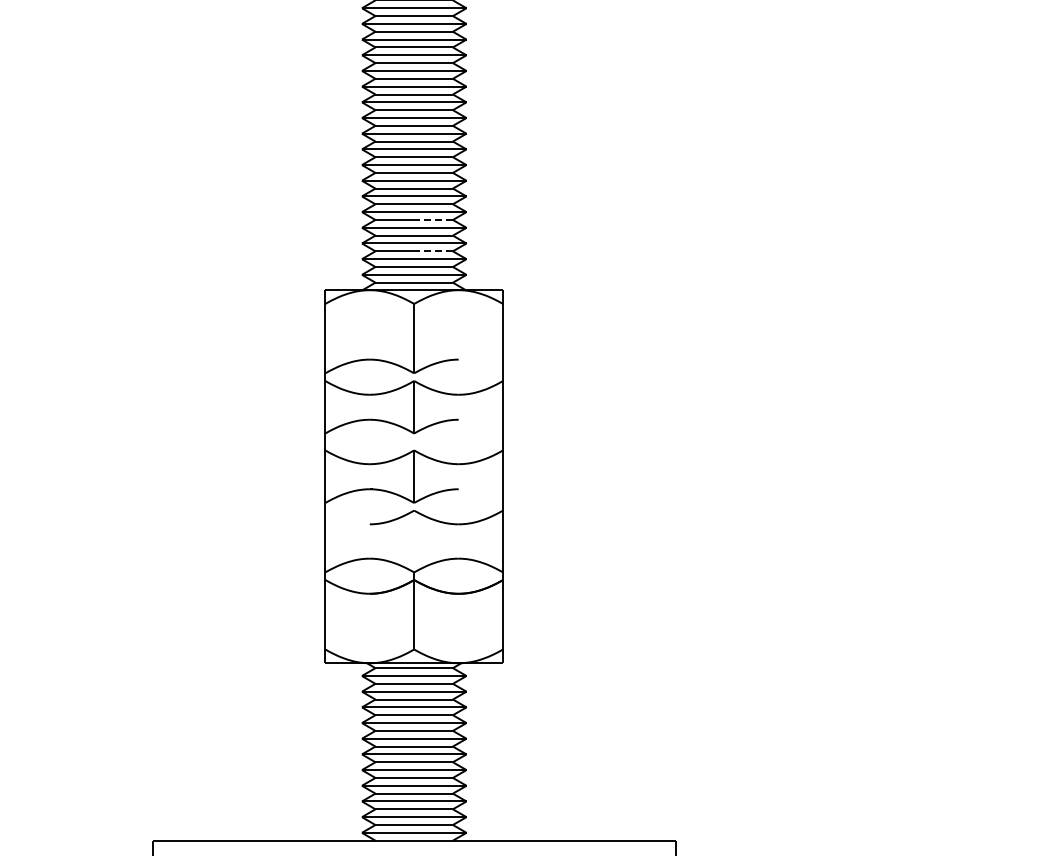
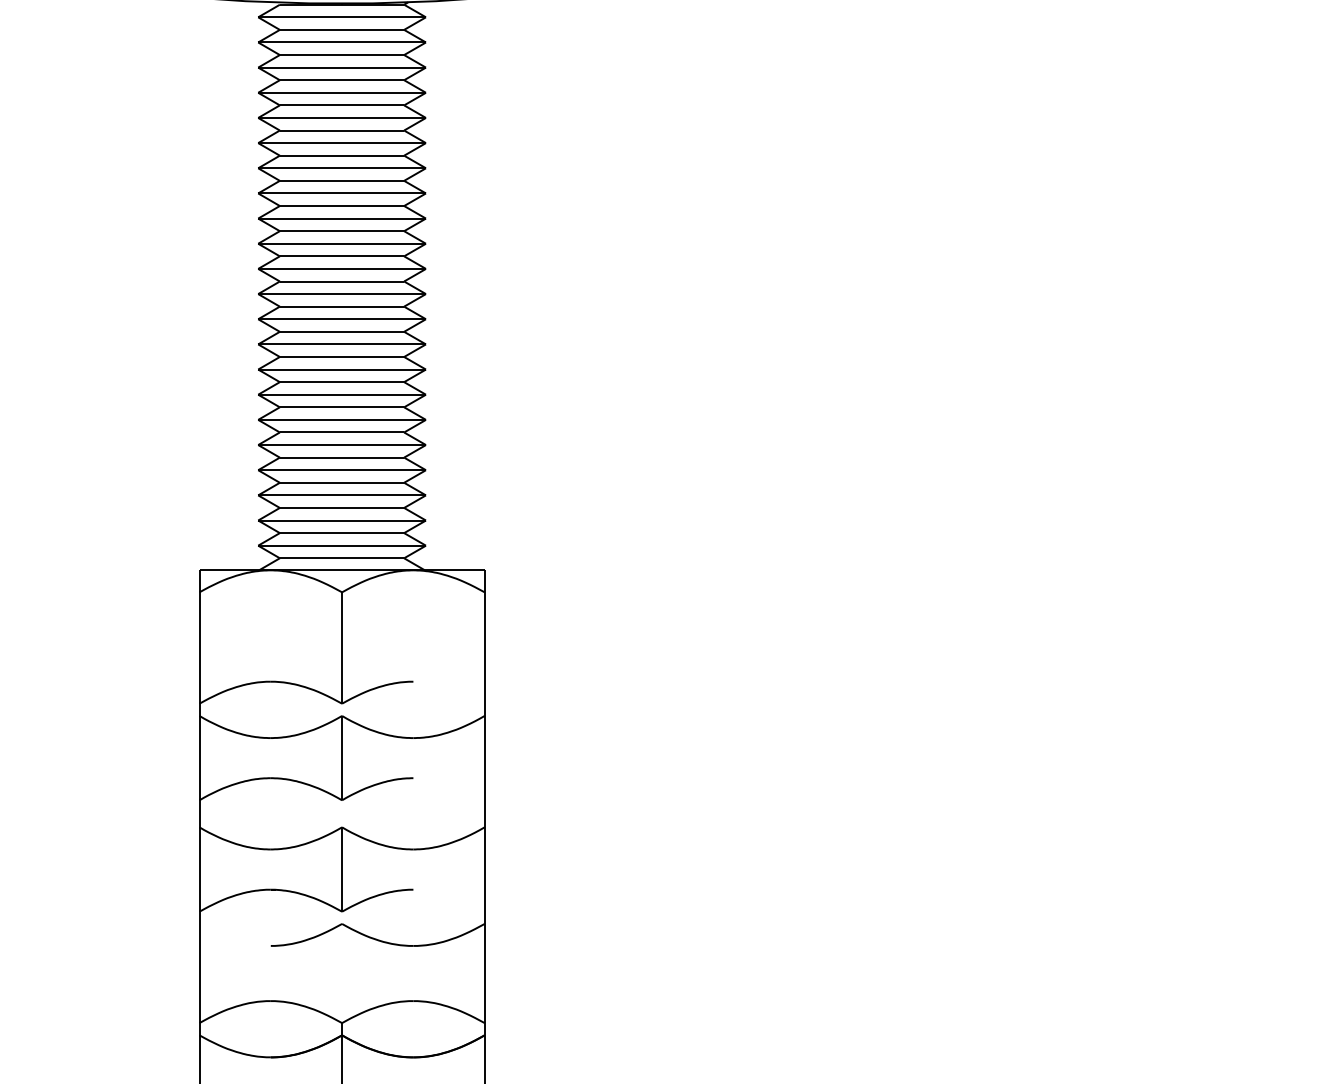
line: (433, 219) -> (372, 456), dashed -> solid
line: (433, 251) -> (372, 508), dashed -> solid

